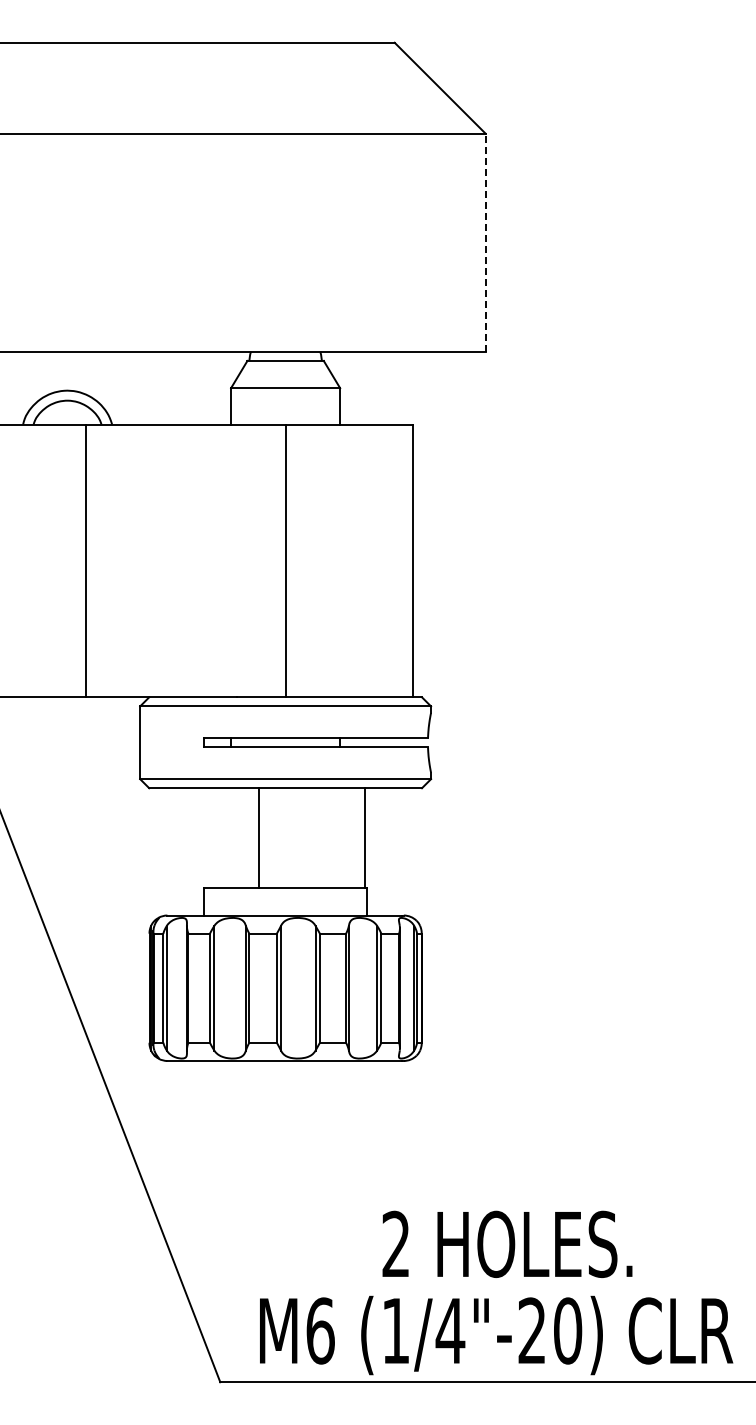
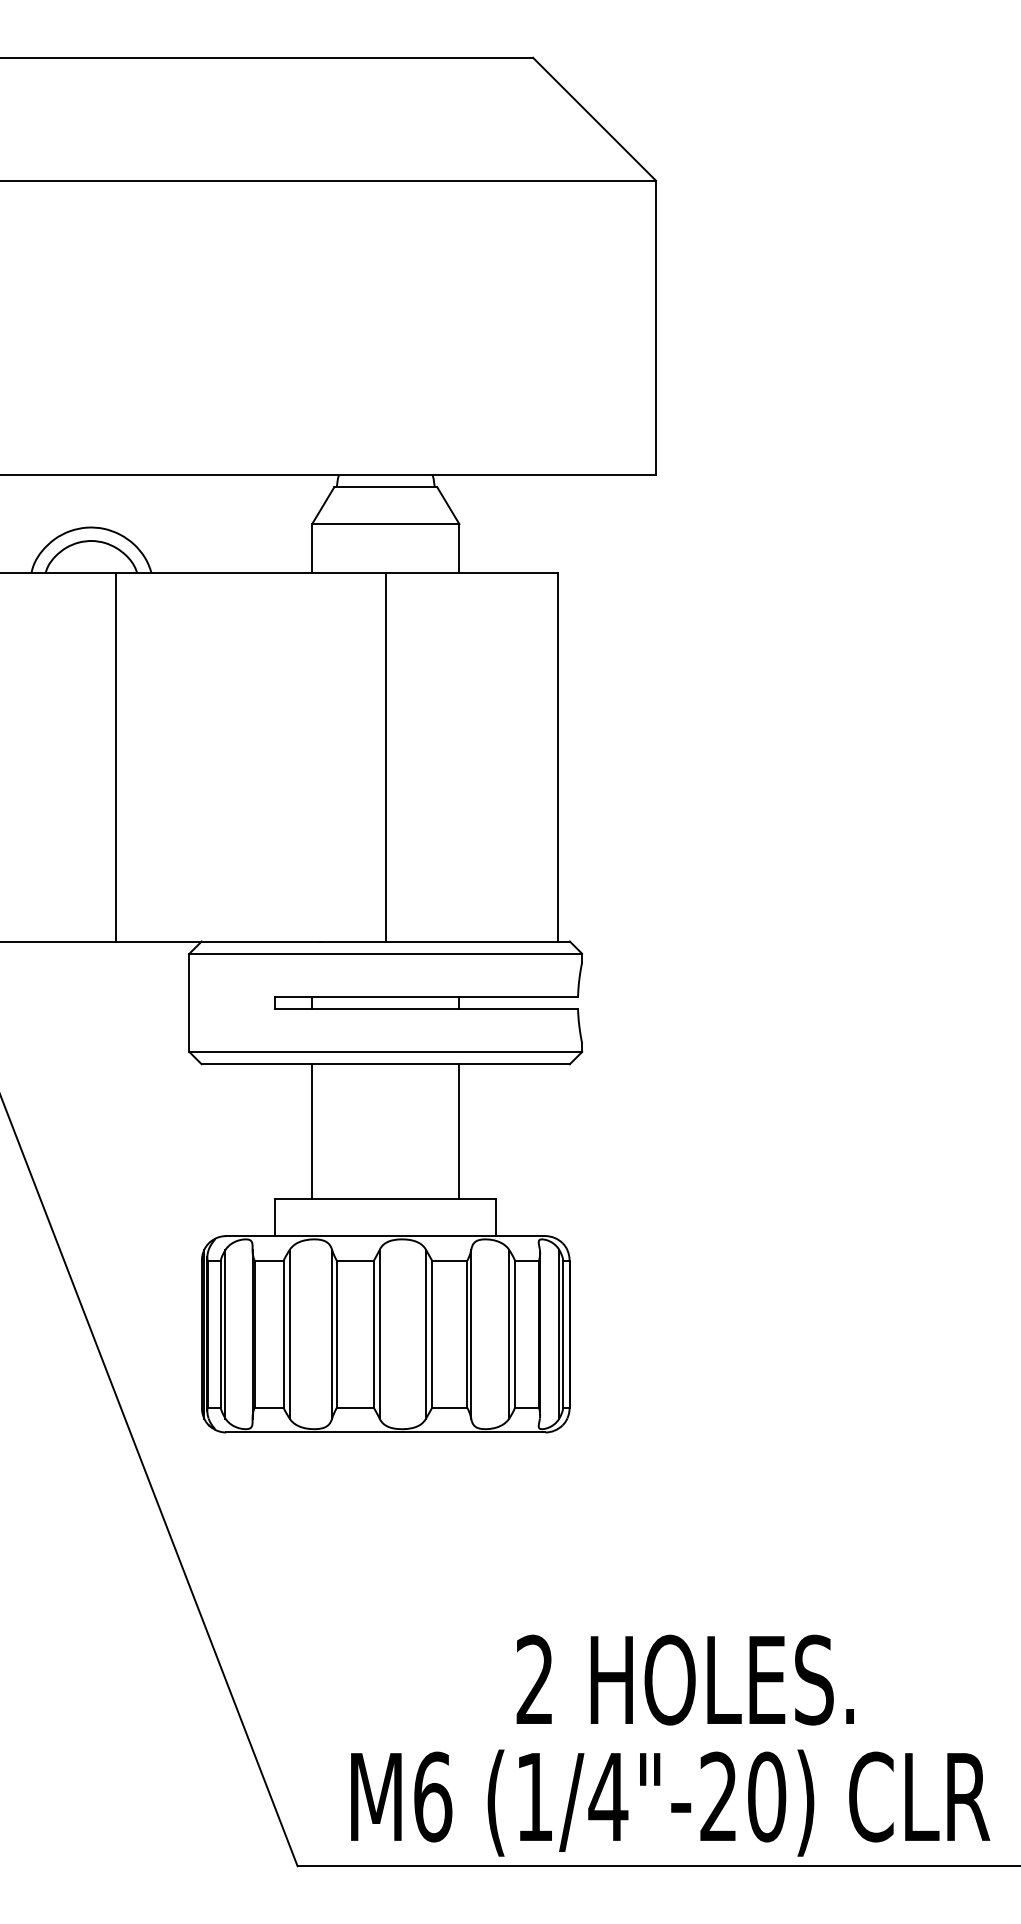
line: (485, 242) -> (655, 327), dashed -> solid
line: (259, 838) -> (312, 1132), moved
line: (365, 838) -> (459, 1132), moved

